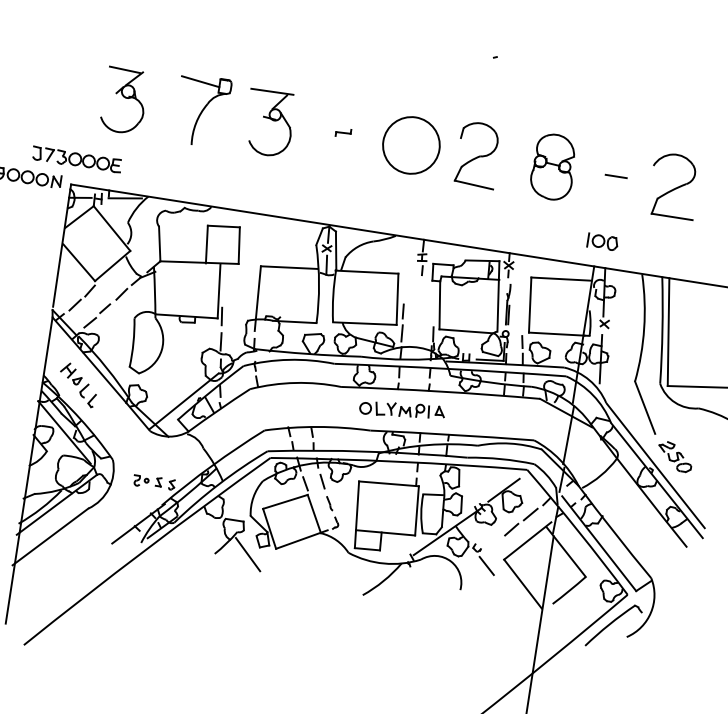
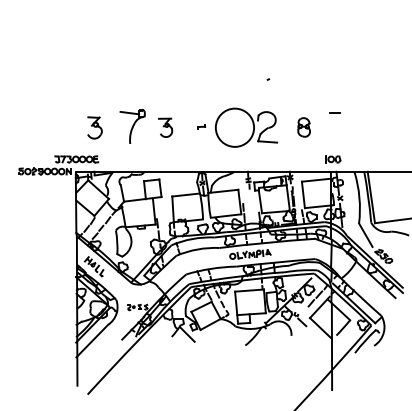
part: (123, 99) -> (94, 127), size x0.7
part: (269, 122) -> (165, 127), size x0.6
circle: (410, 144) -> (234, 127), size x1.4
part: (551, 166) -> (303, 127), size x0.6
line: (615, 174) -> (334, 112), moved
part: (672, 185) -> (362, 127), removed

